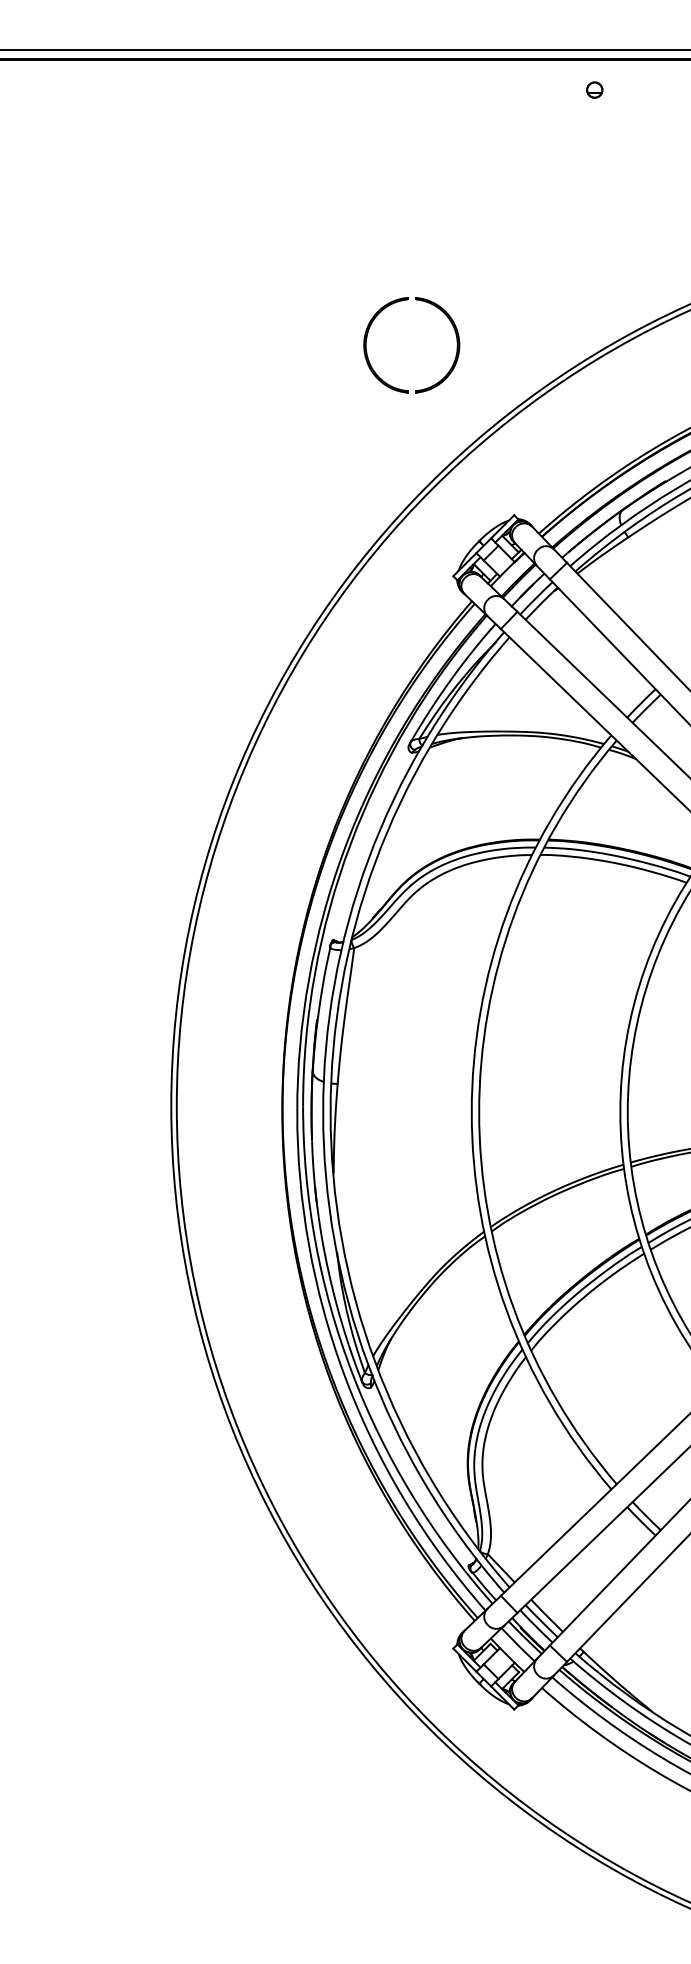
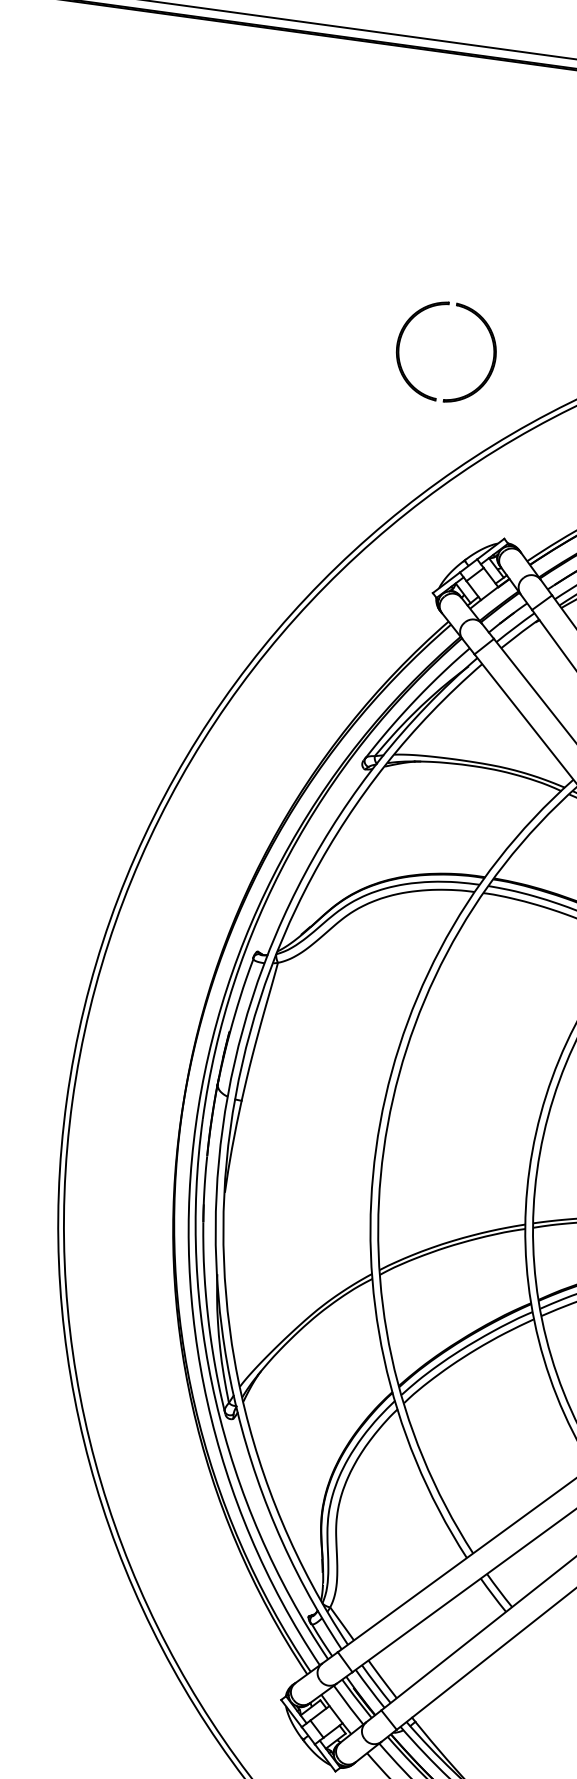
part: (370, 362) -> (401, 364), moved

